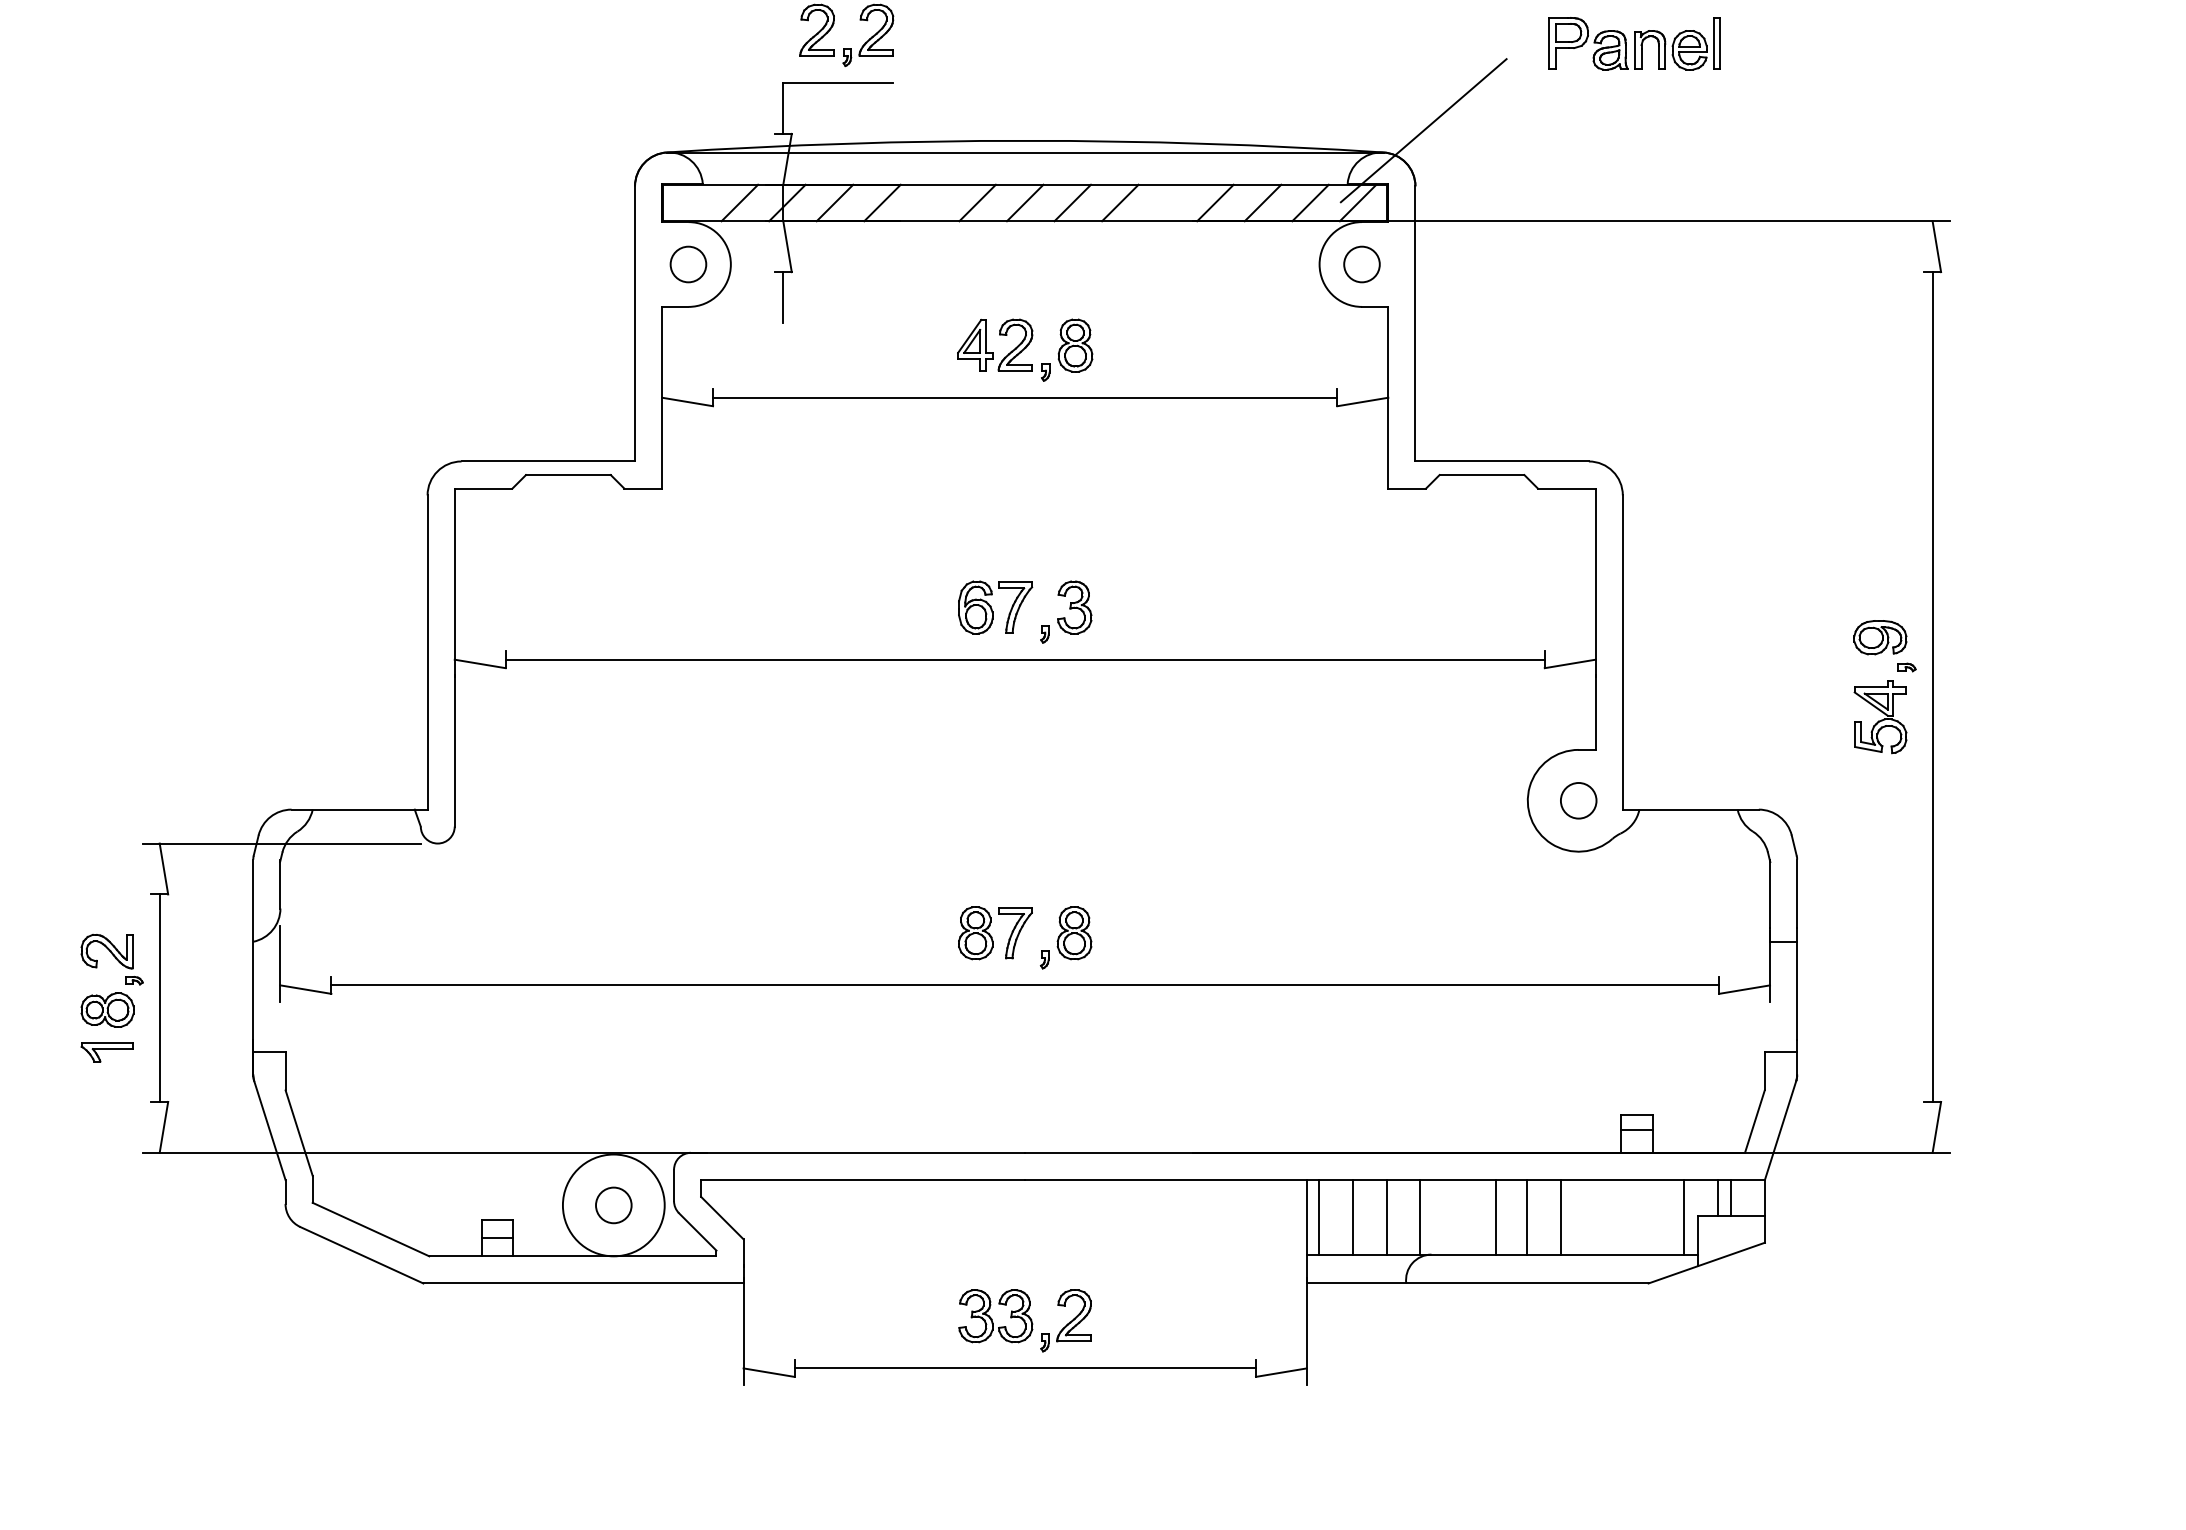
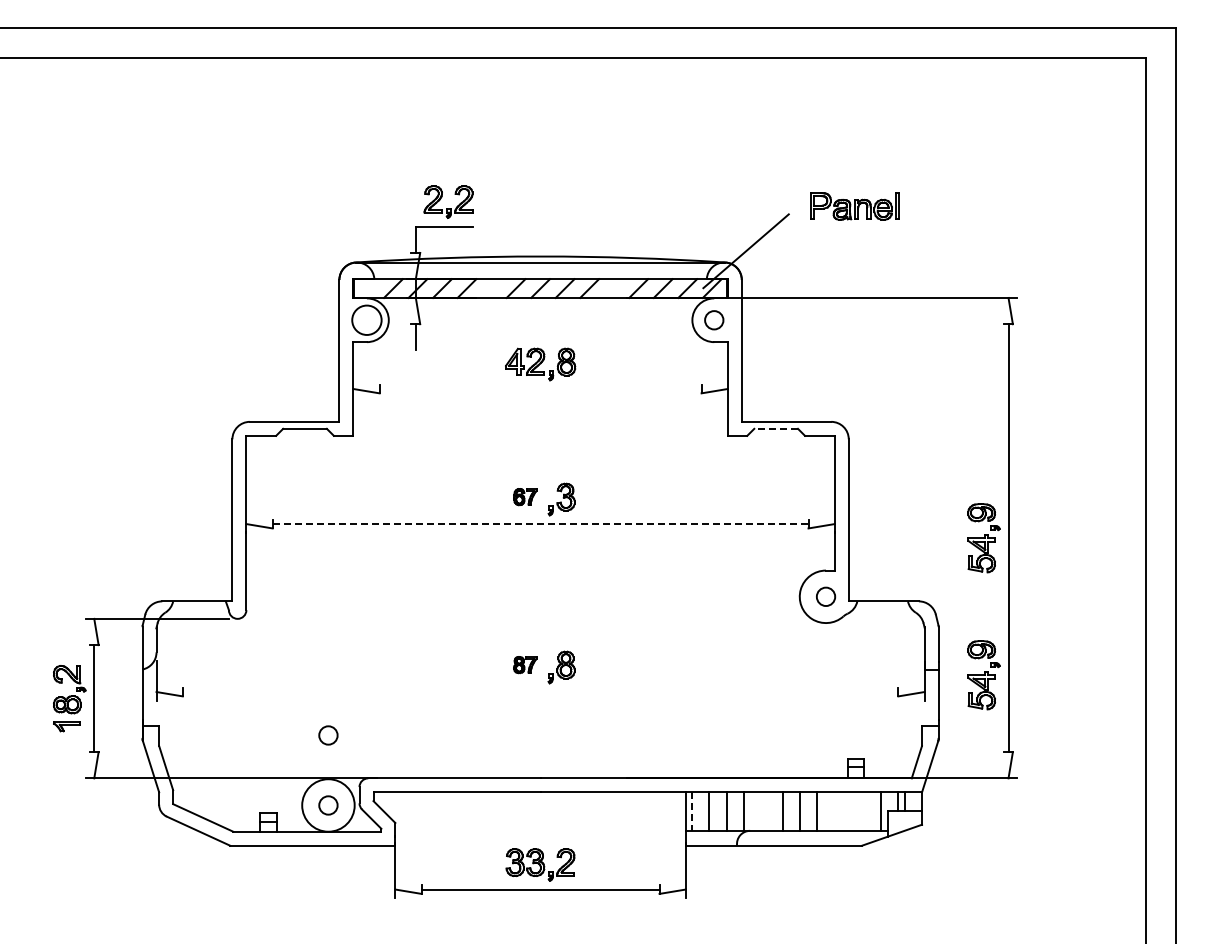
circle: (687, 264) -> (366, 320), size x1.6
line: (1025, 396) -> (540, 388), removed
line: (1482, 474) -> (776, 428), solid -> dashed
part: (995, 606) -> (525, 496), size x0.6
line: (1025, 660) -> (540, 524), solid -> dashed
part: (995, 932) -> (525, 664), size x0.6
part: (1884, 953) -> (983, 675), added
line: (1025, 986) -> (540, 692), removed
circle: (613, 1069) -> (328, 735), added
line: (1317, 1219) -> (691, 812), solid -> dashed

